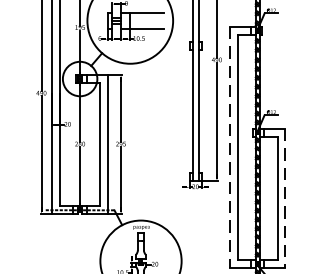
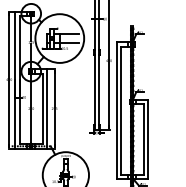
line: (229, 149) -> (116, 111), dashed -> solid
line: (286, 198) -> (148, 139), dashed -> solid

